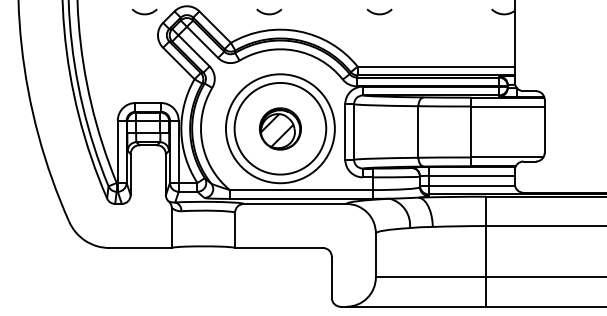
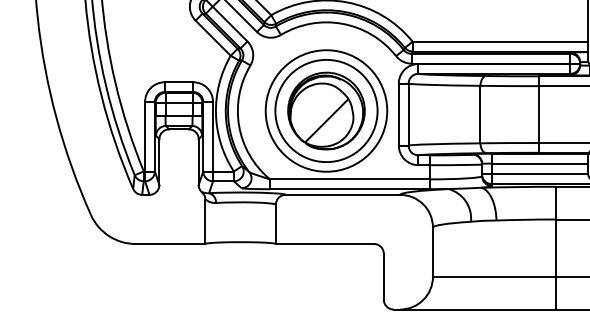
part: (280, 128) -> (326, 110), size x1.67

